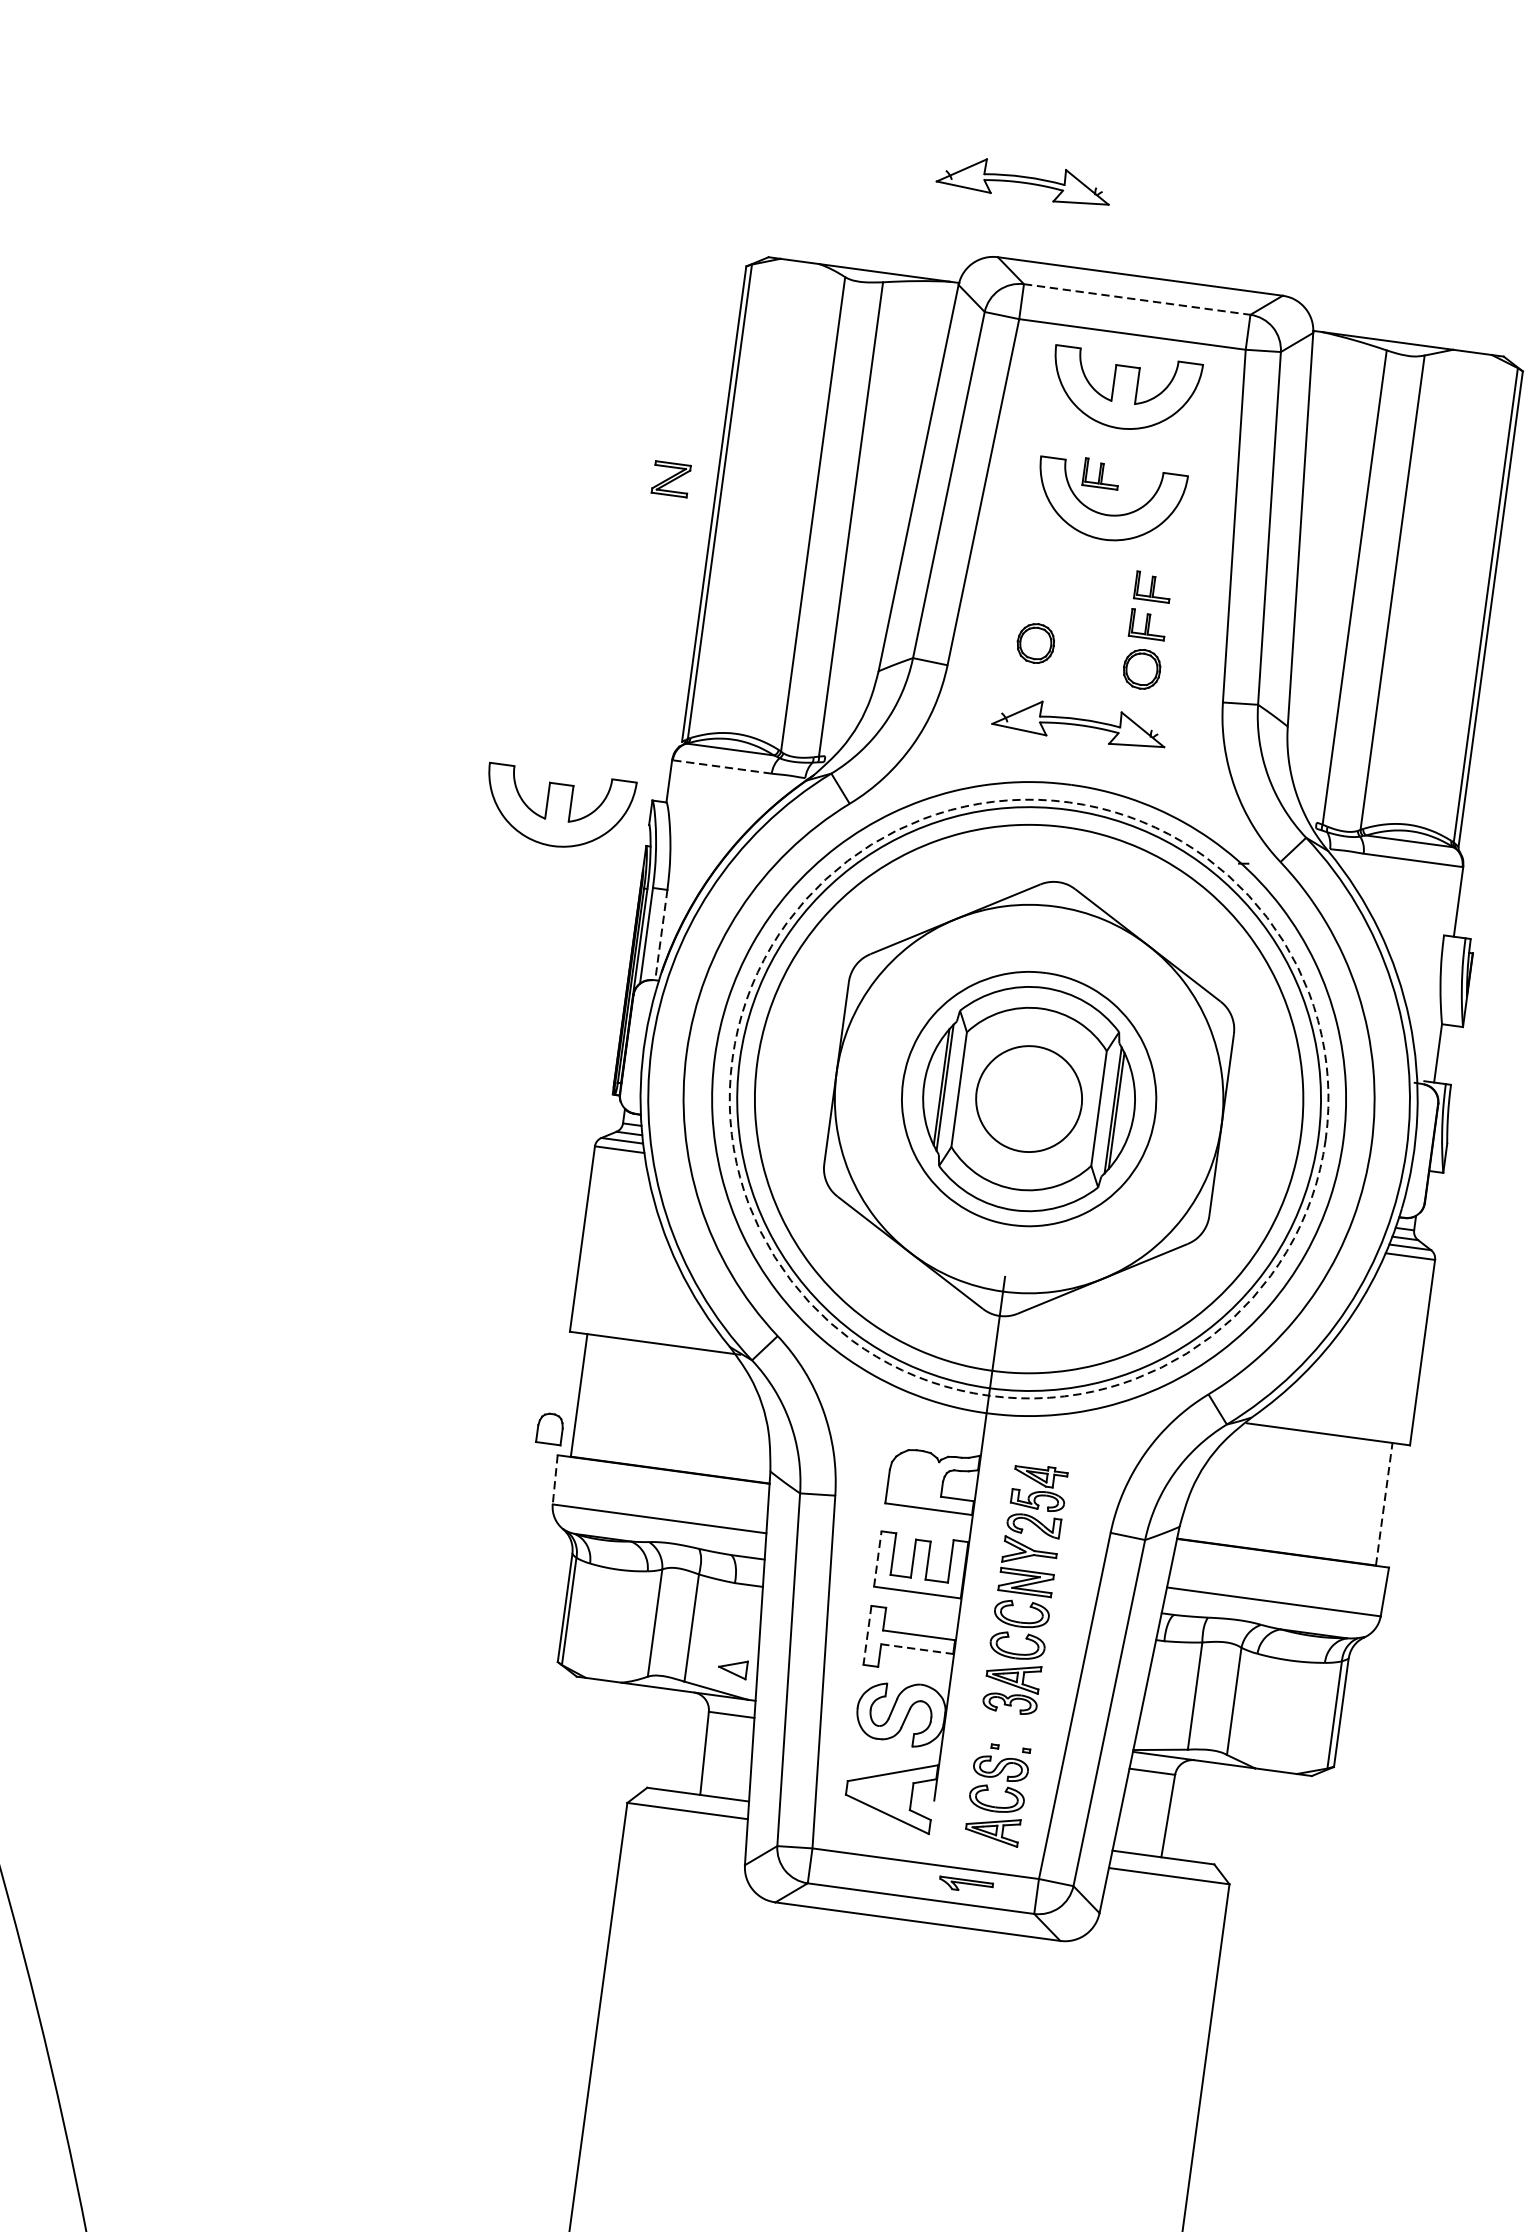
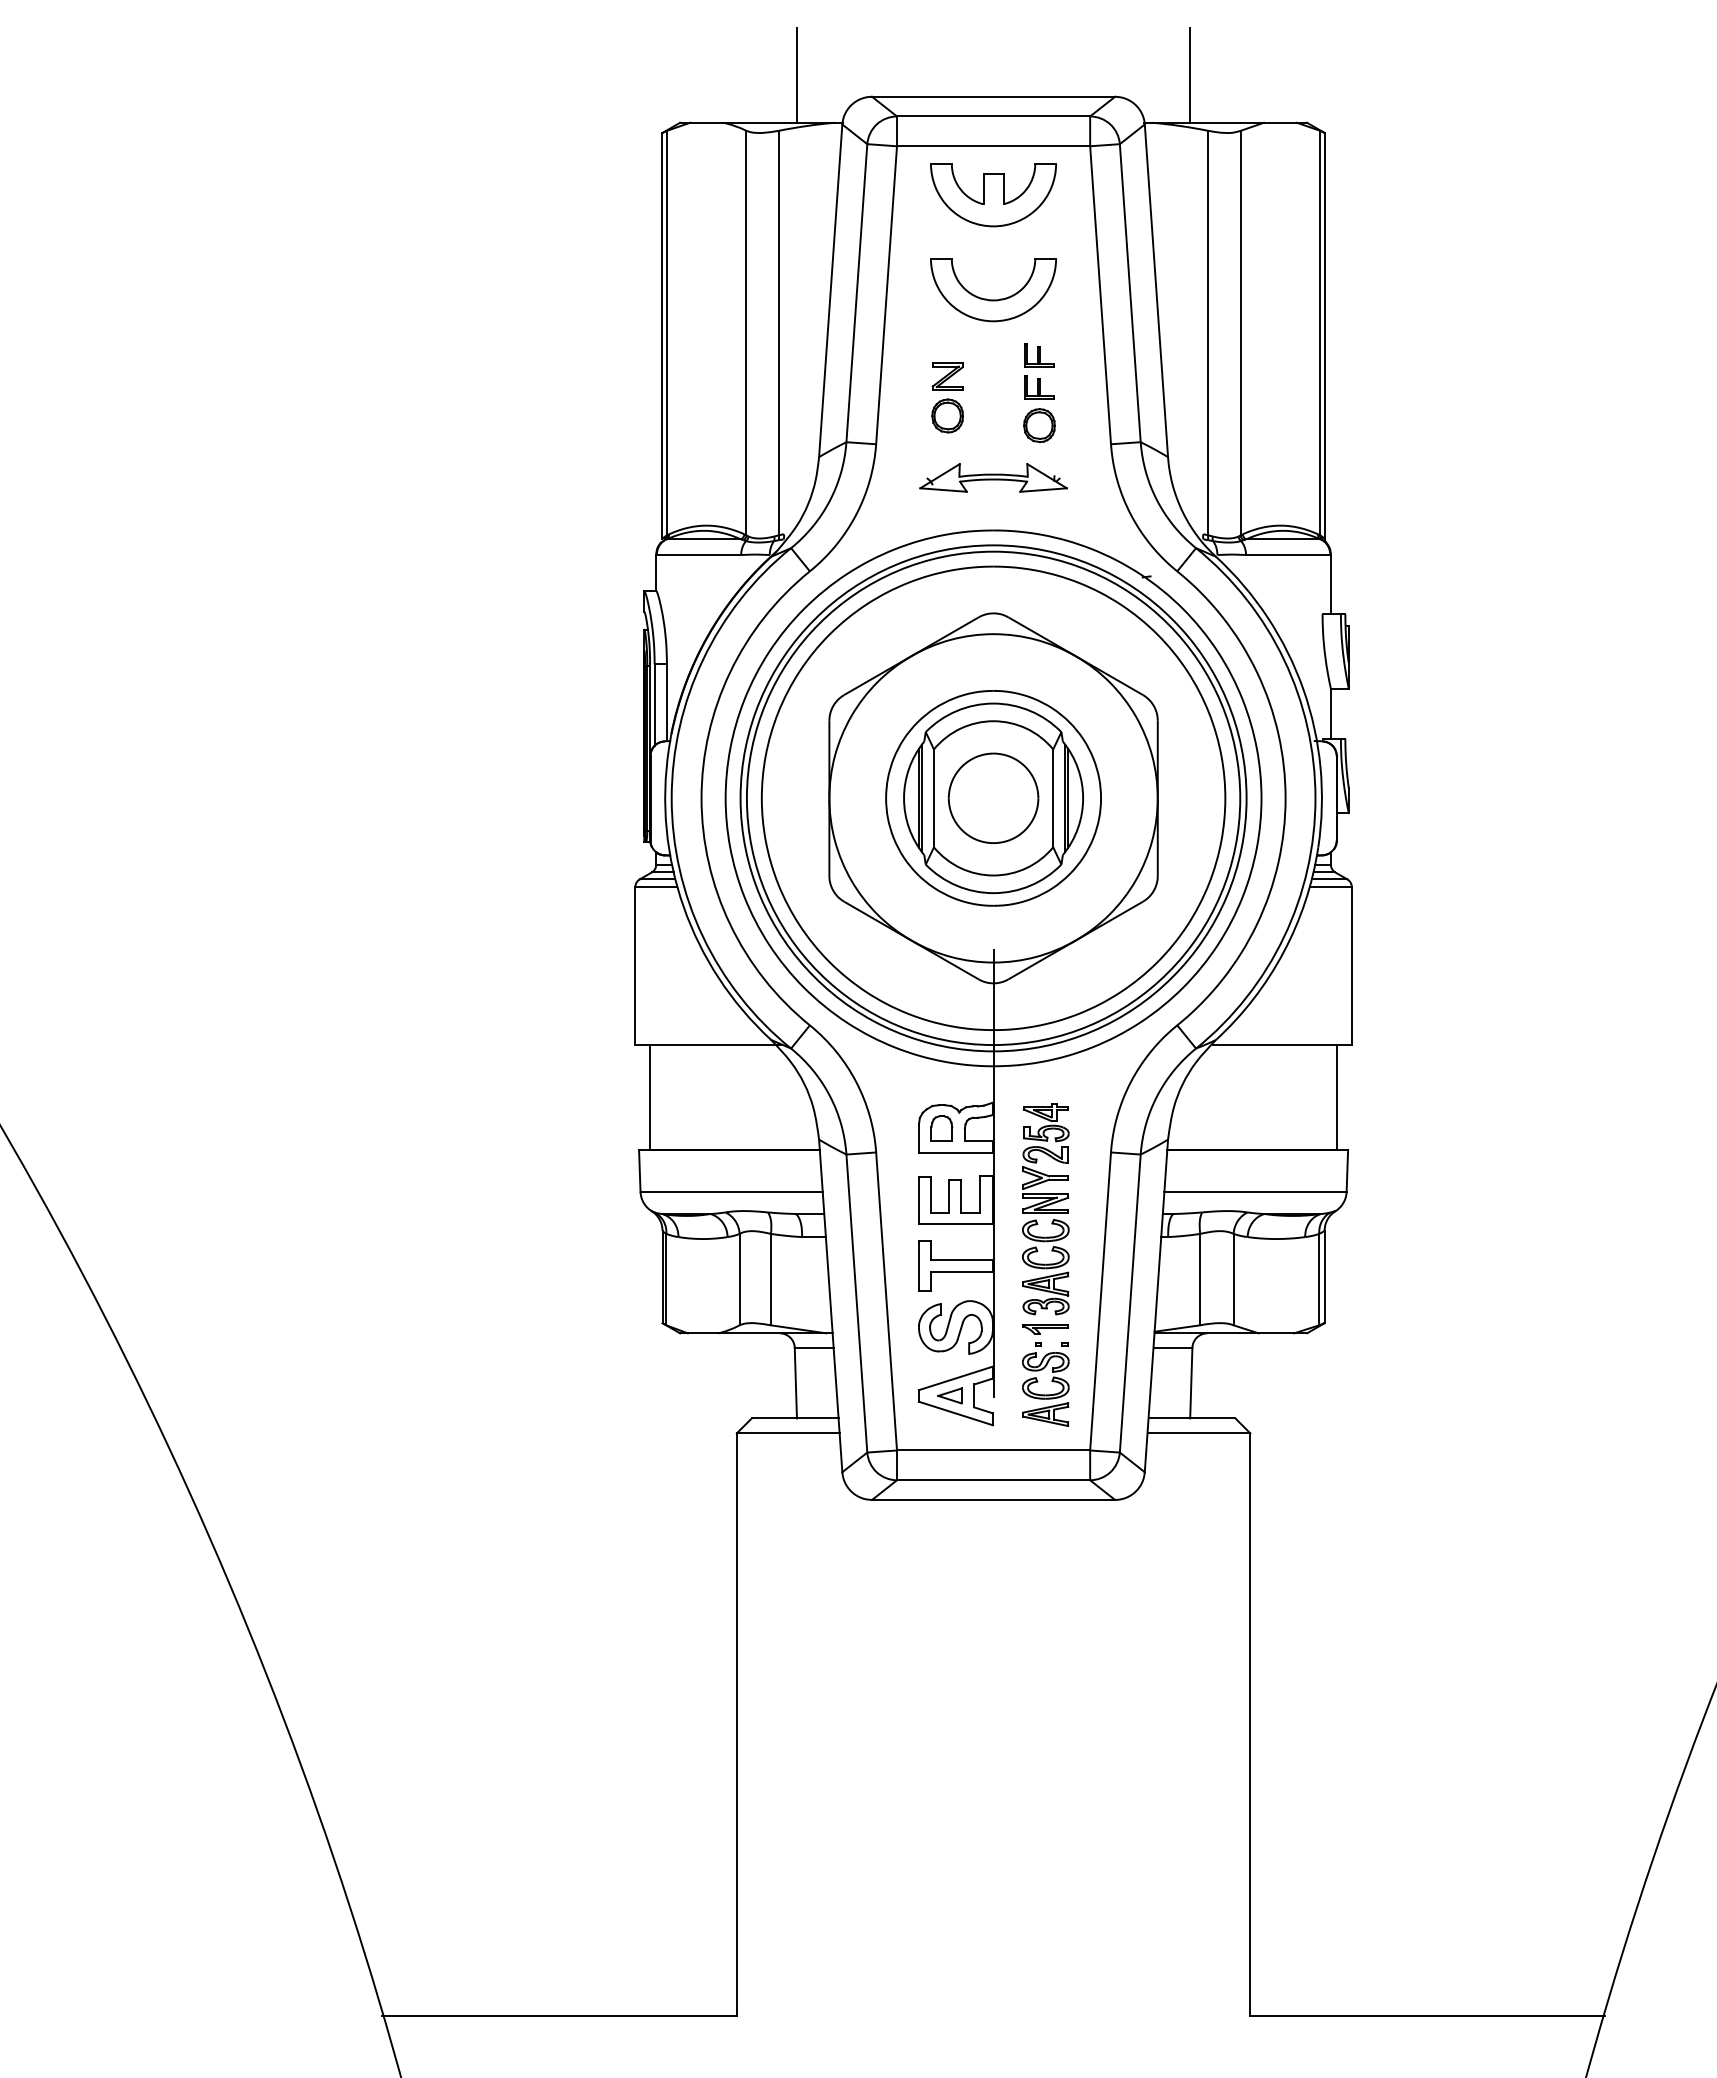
part: (1024, 180) -> (885, 29), removed
line: (913, 219) -> (797, 74), added
line: (1374, 281) -> (1190, 74), added
line: (1137, 299) -> (993, 116), dashed -> solid
part: (1101, 473) -> (983, 266), removed
part: (671, 478) -> (947, 376), moved
line: (721, 766) -> (698, 554), dashed -> solid
part: (558, 809) -> (566, 609), removed
line: (660, 934) -> (666, 702), dashed -> solid
circle: (1028, 1099) -> (993, 798), dashed -> solid
part: (549, 1428) -> (941, 1128), moved
line: (554, 1479) -> (639, 1170), dashed -> solid
line: (1383, 1504) -> (1336, 1097), dashed -> solid
line: (877, 1558) -> (918, 1200), dashed -> solid
line: (866, 1636) -> (918, 1266), dashed -> solid
line: (917, 1648) -> (962, 1271), dashed -> solid
part: (732, 1668) -> (949, 1395), moved
part: (965, 1885) -> (1045, 1329), moved

